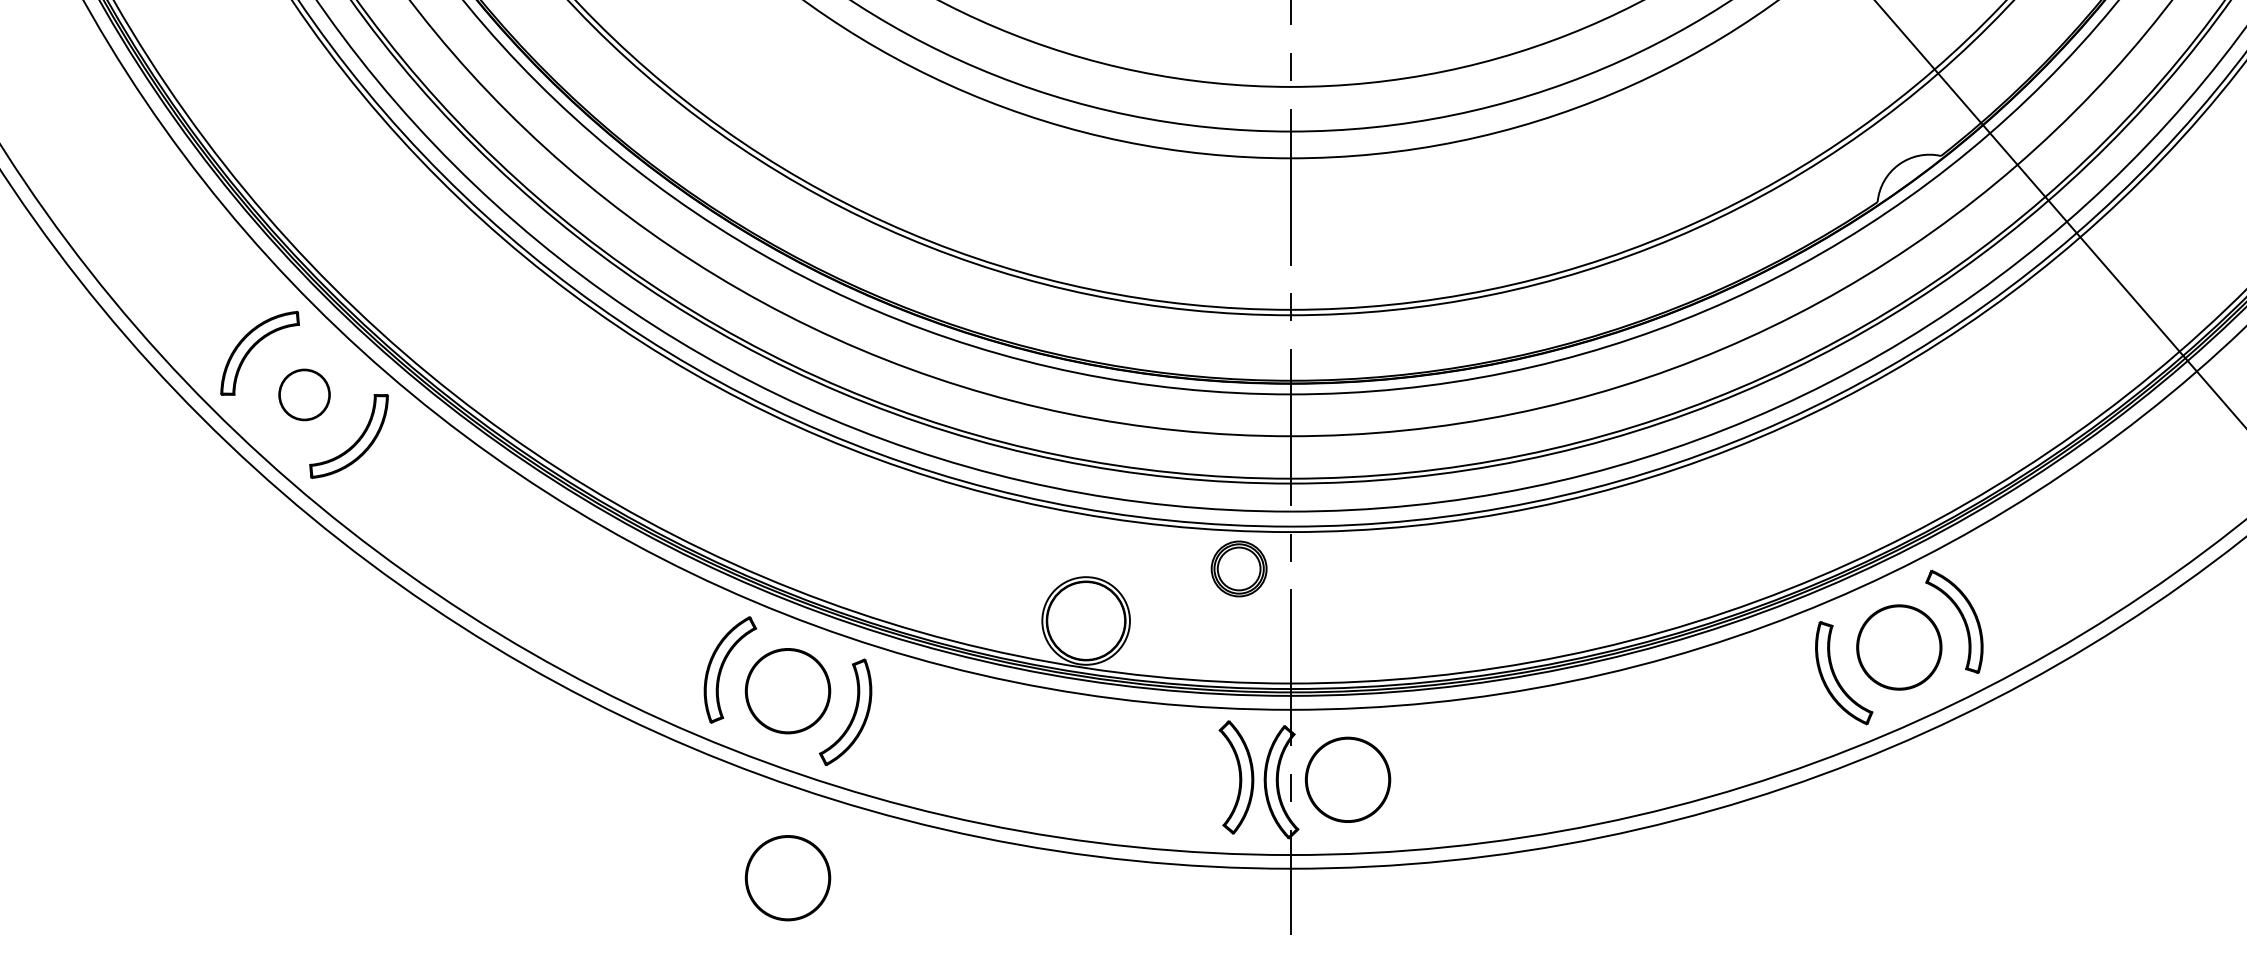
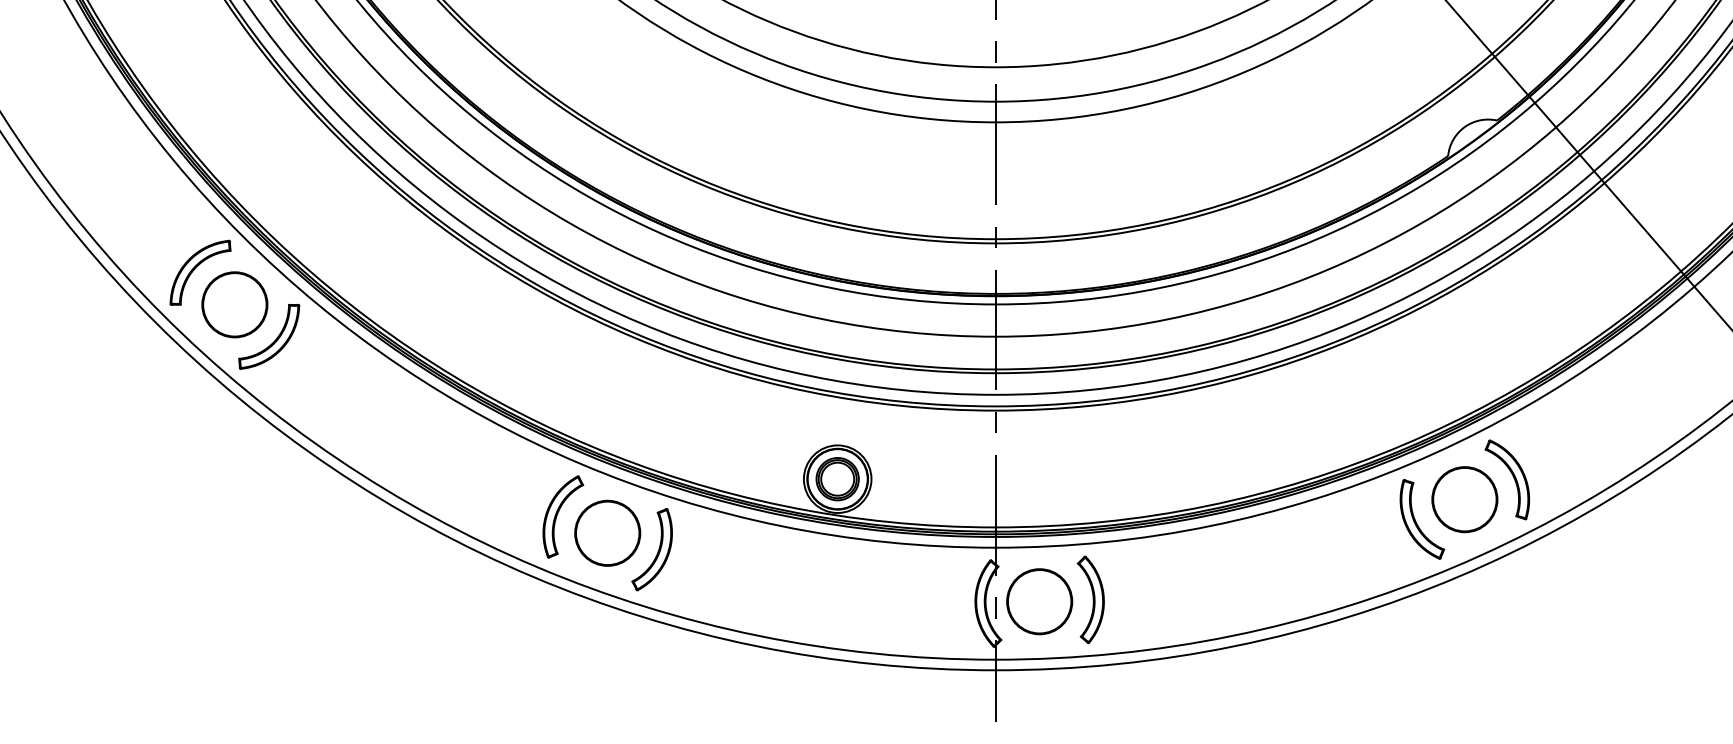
part: (304, 394) -> (234, 304), size x1.67
part: (1238, 568) -> (837, 478), moved
part: (1236, 777) -> (1090, 599), moved
part: (787, 878) -> (607, 677), removed

